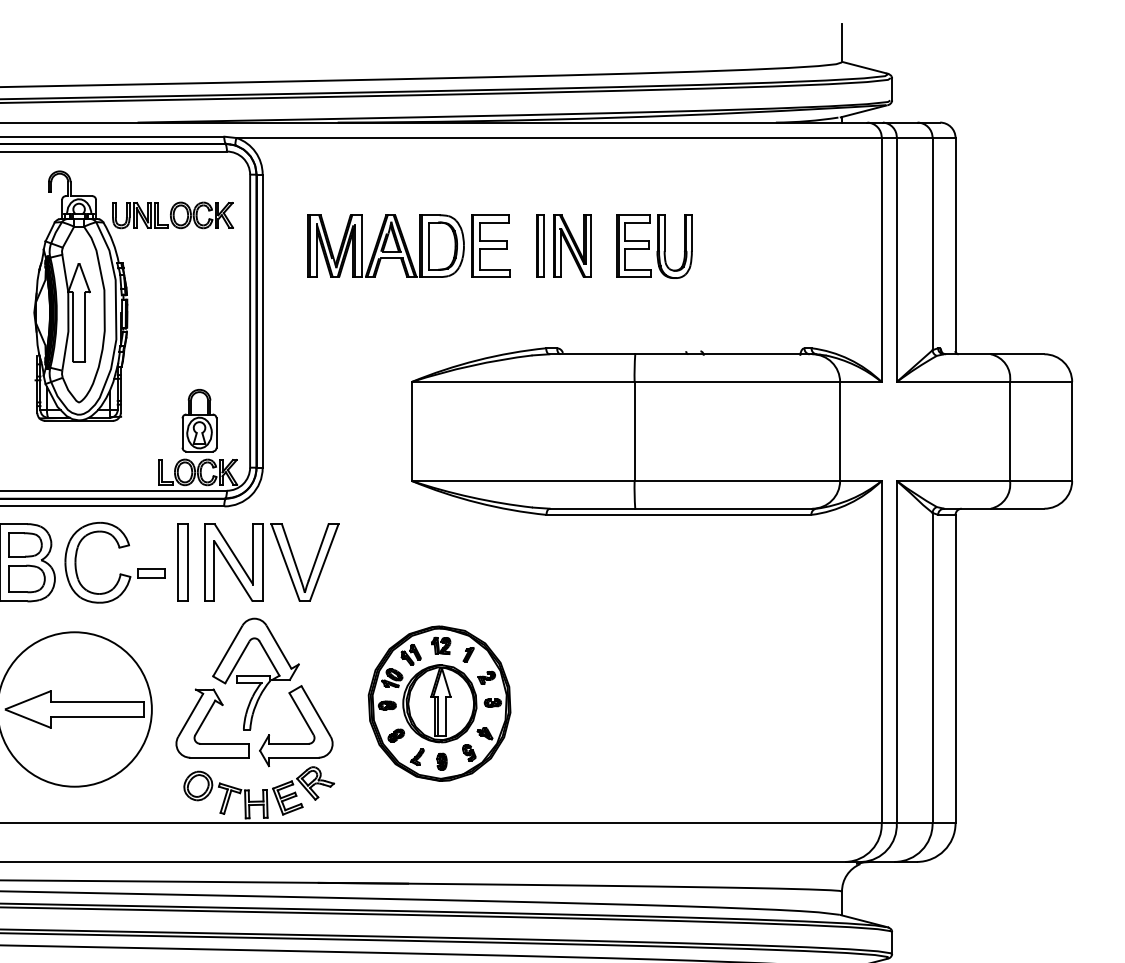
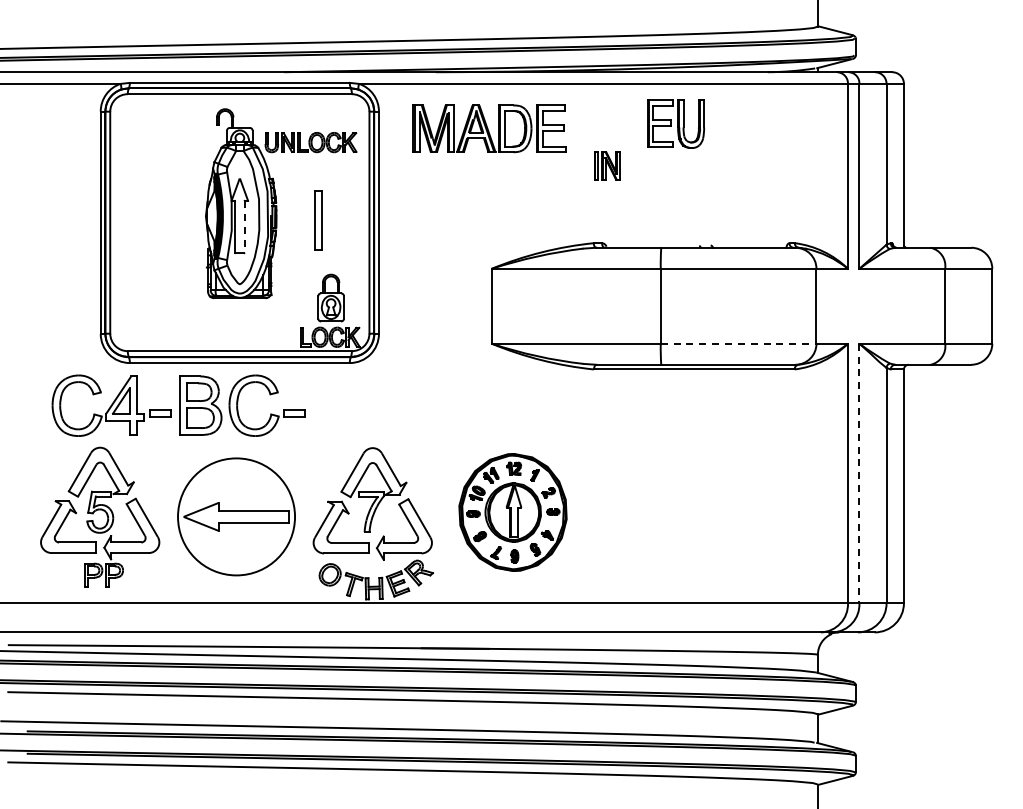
part: (408, 245) -> (489, 128), moved
part: (562, 245) -> (606, 165), size x0.6
part: (654, 245) -> (675, 123), moved
line: (85, 327) -> (244, 227), solid -> dashed
line: (737, 480) -> (738, 343), solid -> dashed
part: (182, 562) -> (318, 220), moved
part: (271, 562) -> (385, 405), removed
line: (896, 652) -> (859, 473), solid -> dashed

